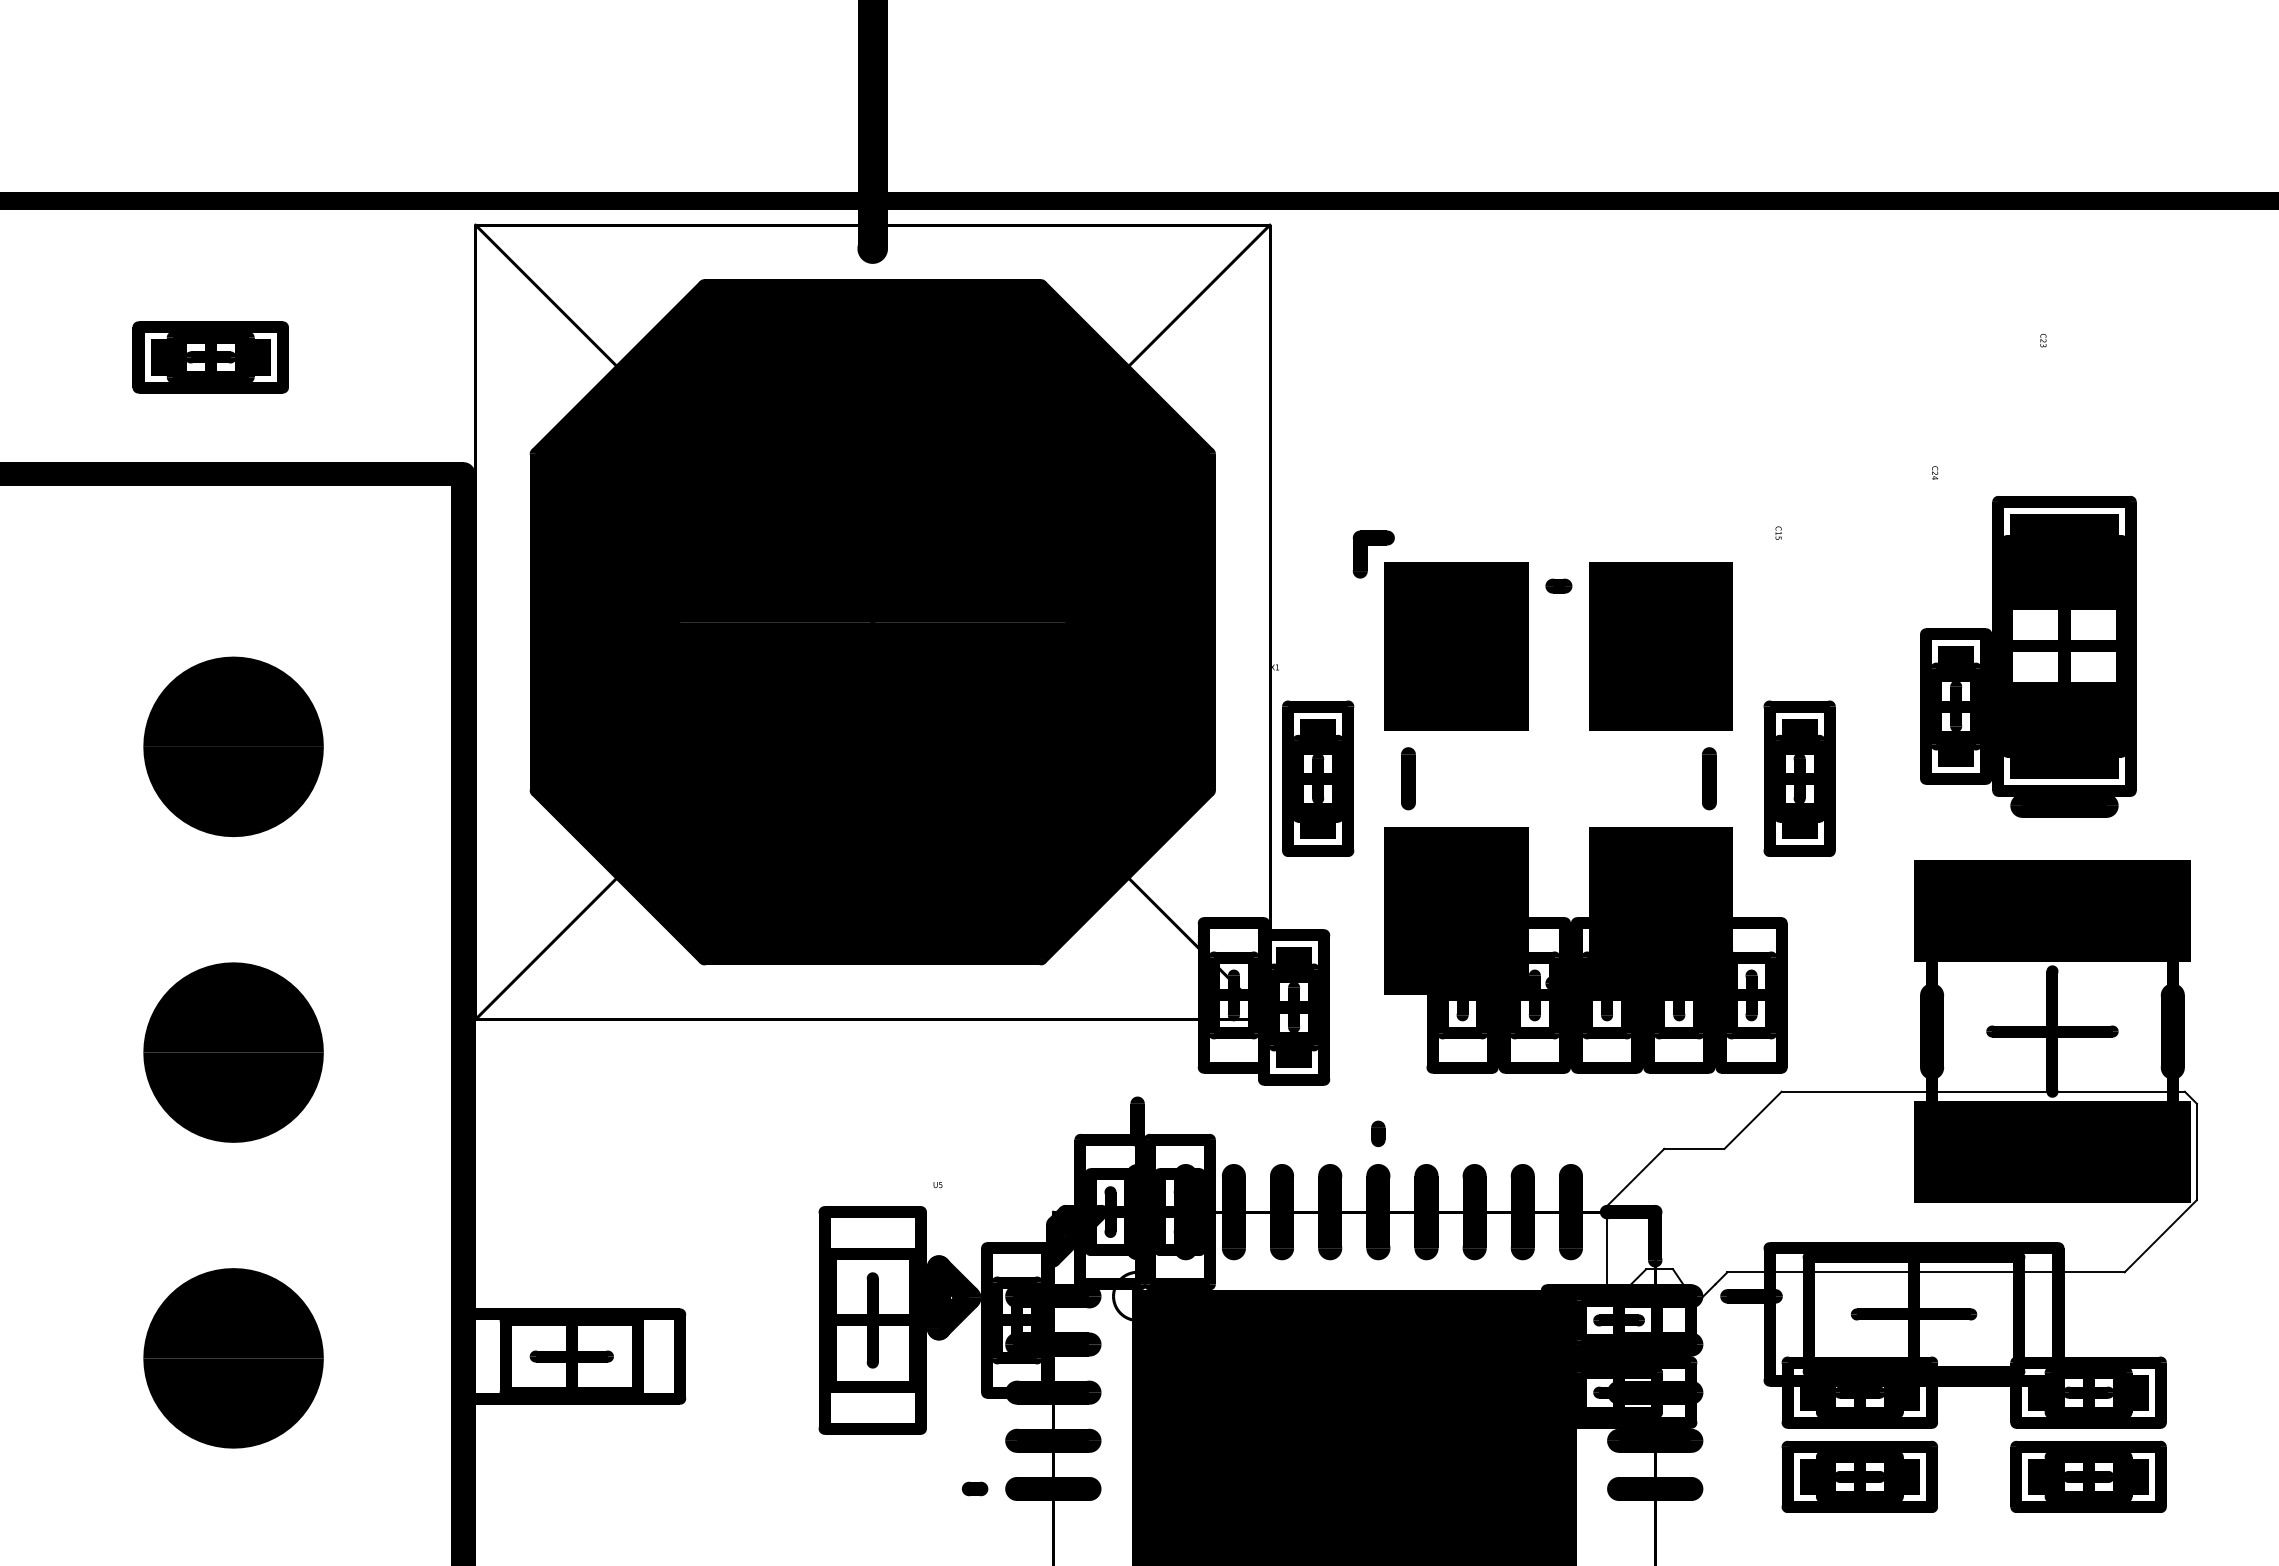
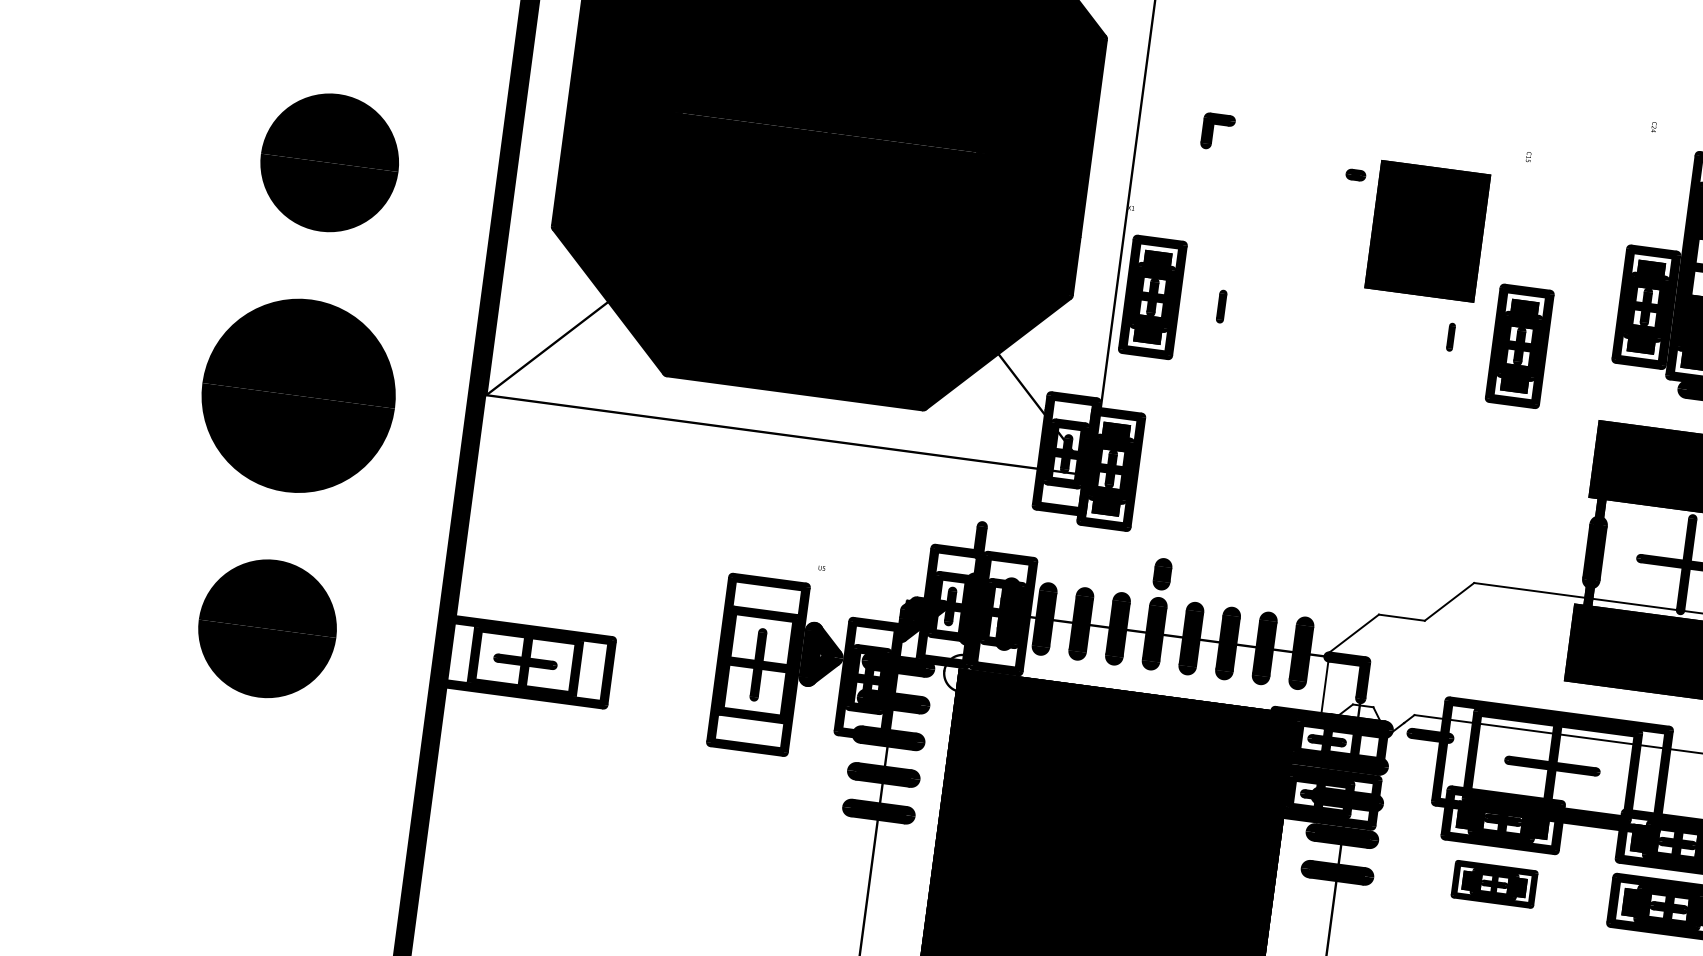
part: (1456, 646) -> (1271, 210), removed
part: (1408, 778) -> (1221, 306), size x0.7
part: (1709, 778) -> (1451, 337), size x0.6
part: (1585, 950) -> (1339, 455), removed
part: (233, 1052) -> (298, 395), size x1.4
part: (1378, 1133) -> (1162, 573), size x1.6
part: (1859, 1476) -> (1494, 884), size x0.7
part: (975, 1488) -> (819, 803), removed

